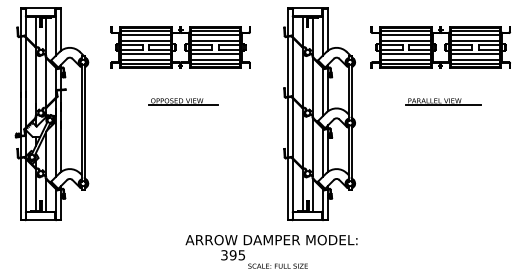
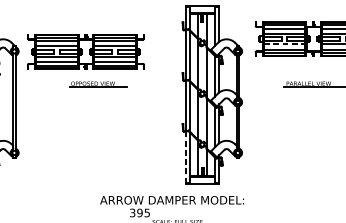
part: (180, 47) -> (85, 51), moved
line: (406, 54) -> (285, 44), solid -> dashed
line: (287, 189) -> (185, 157), solid -> dashed

